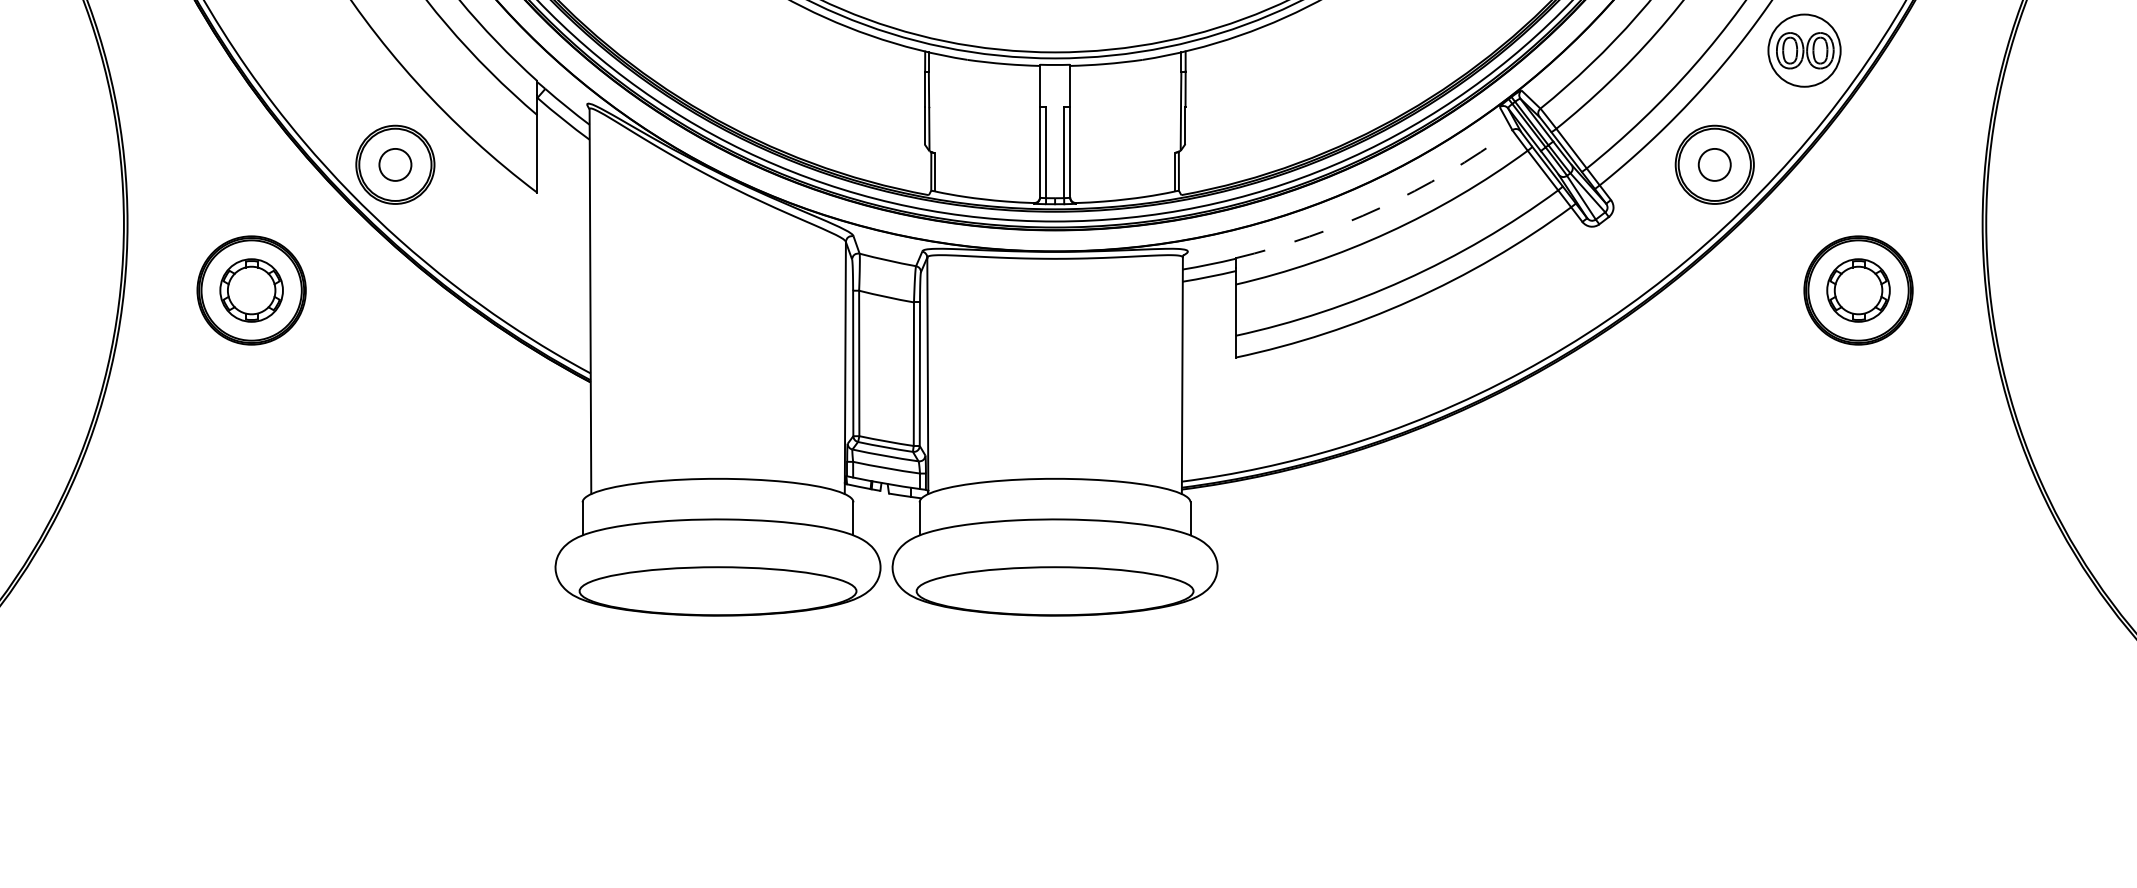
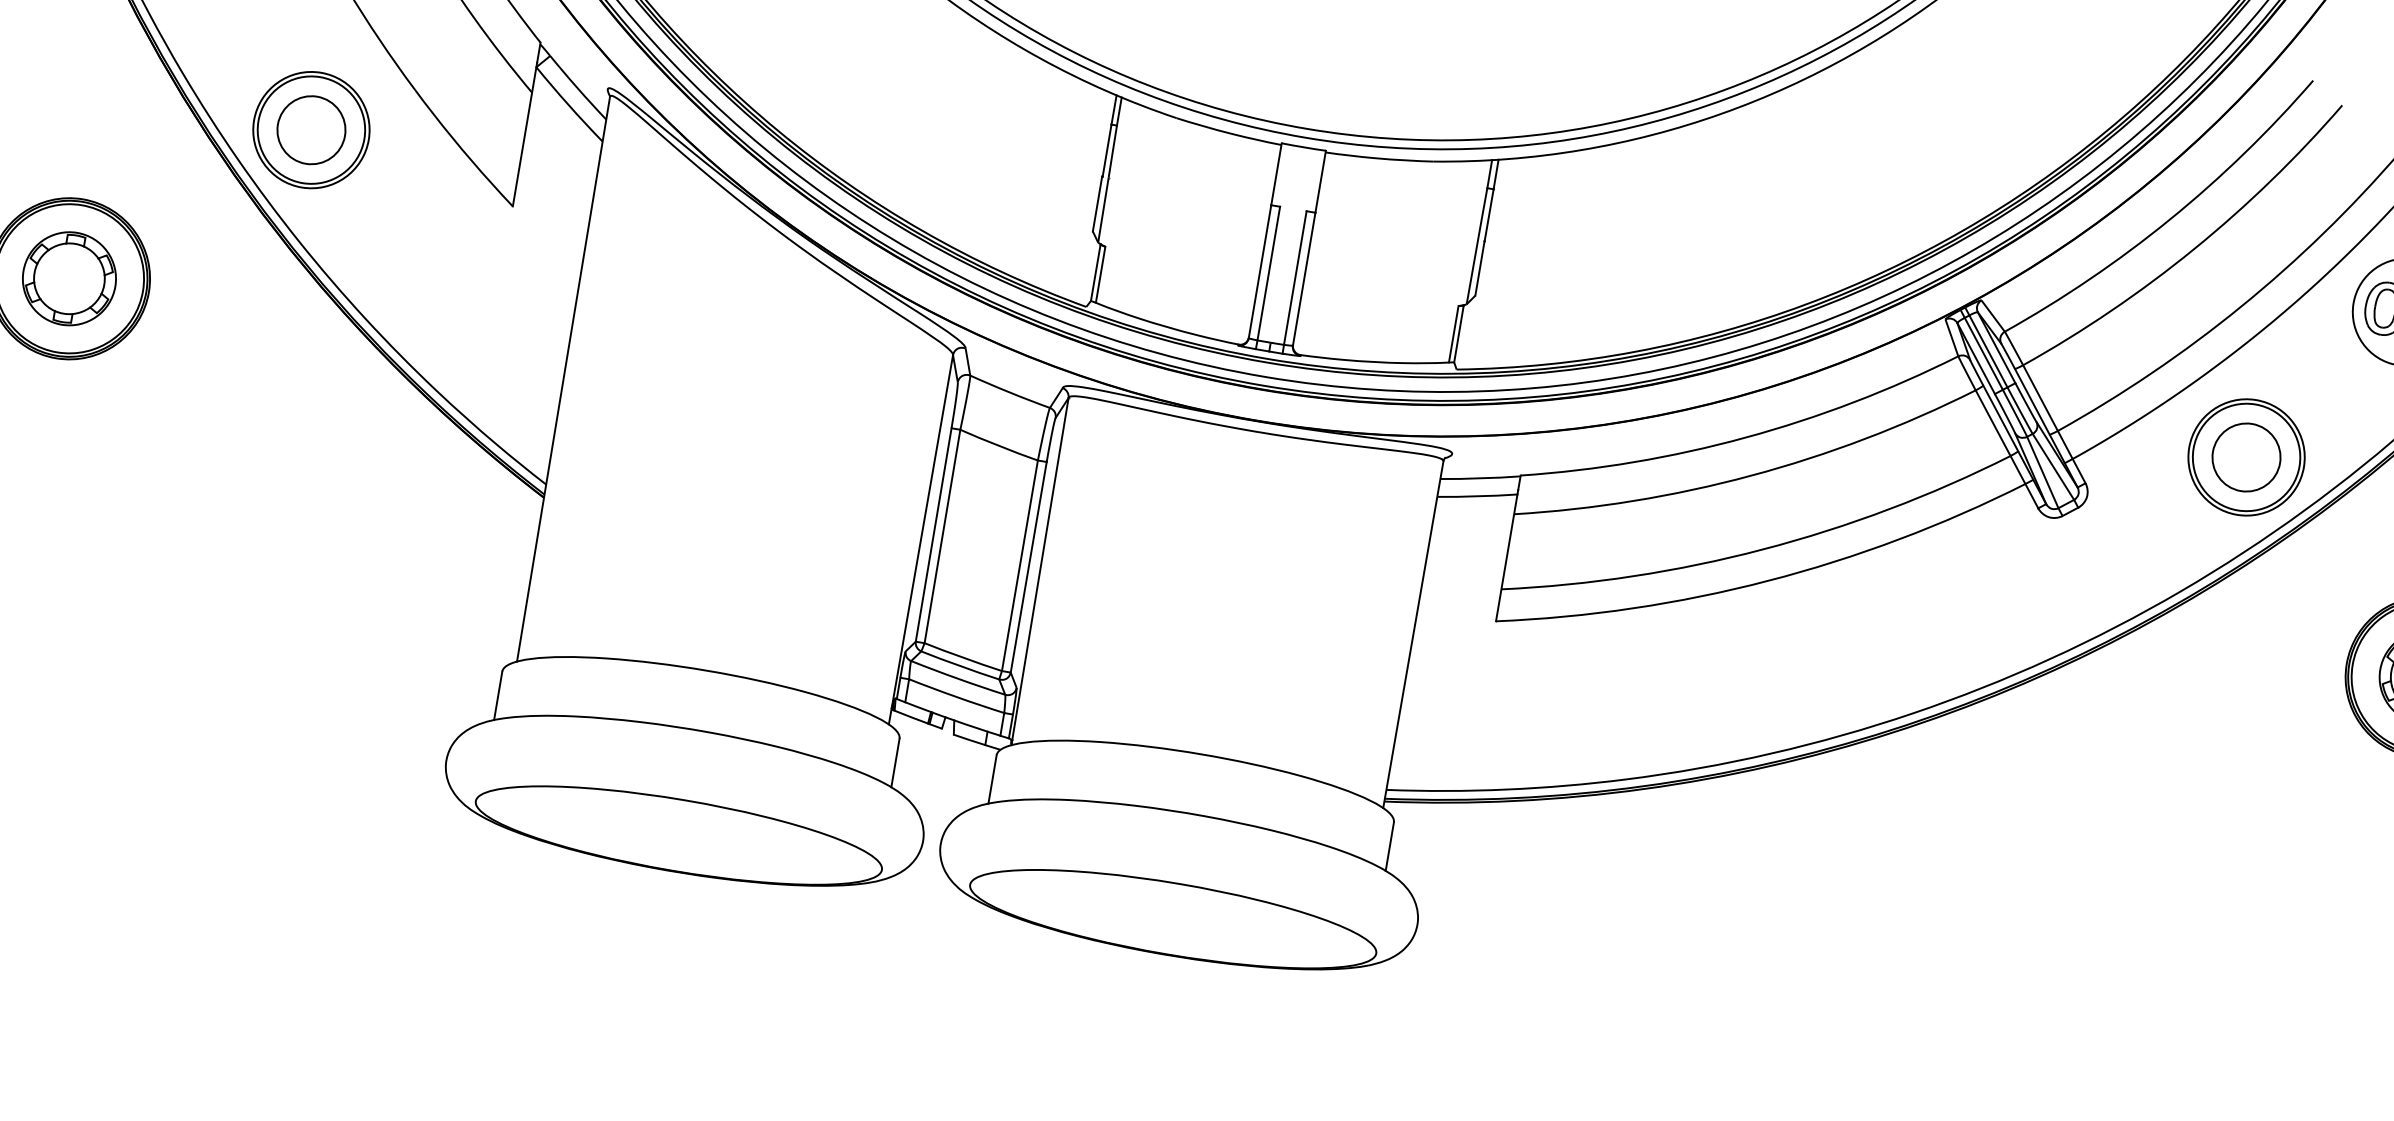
circle: (395, 164) -> (311, 129), size x1.43
circle: (1714, 164) -> (2246, 456), size x1.43
arc: (1380, 207) -> (1745, 437), dashed -> solid

